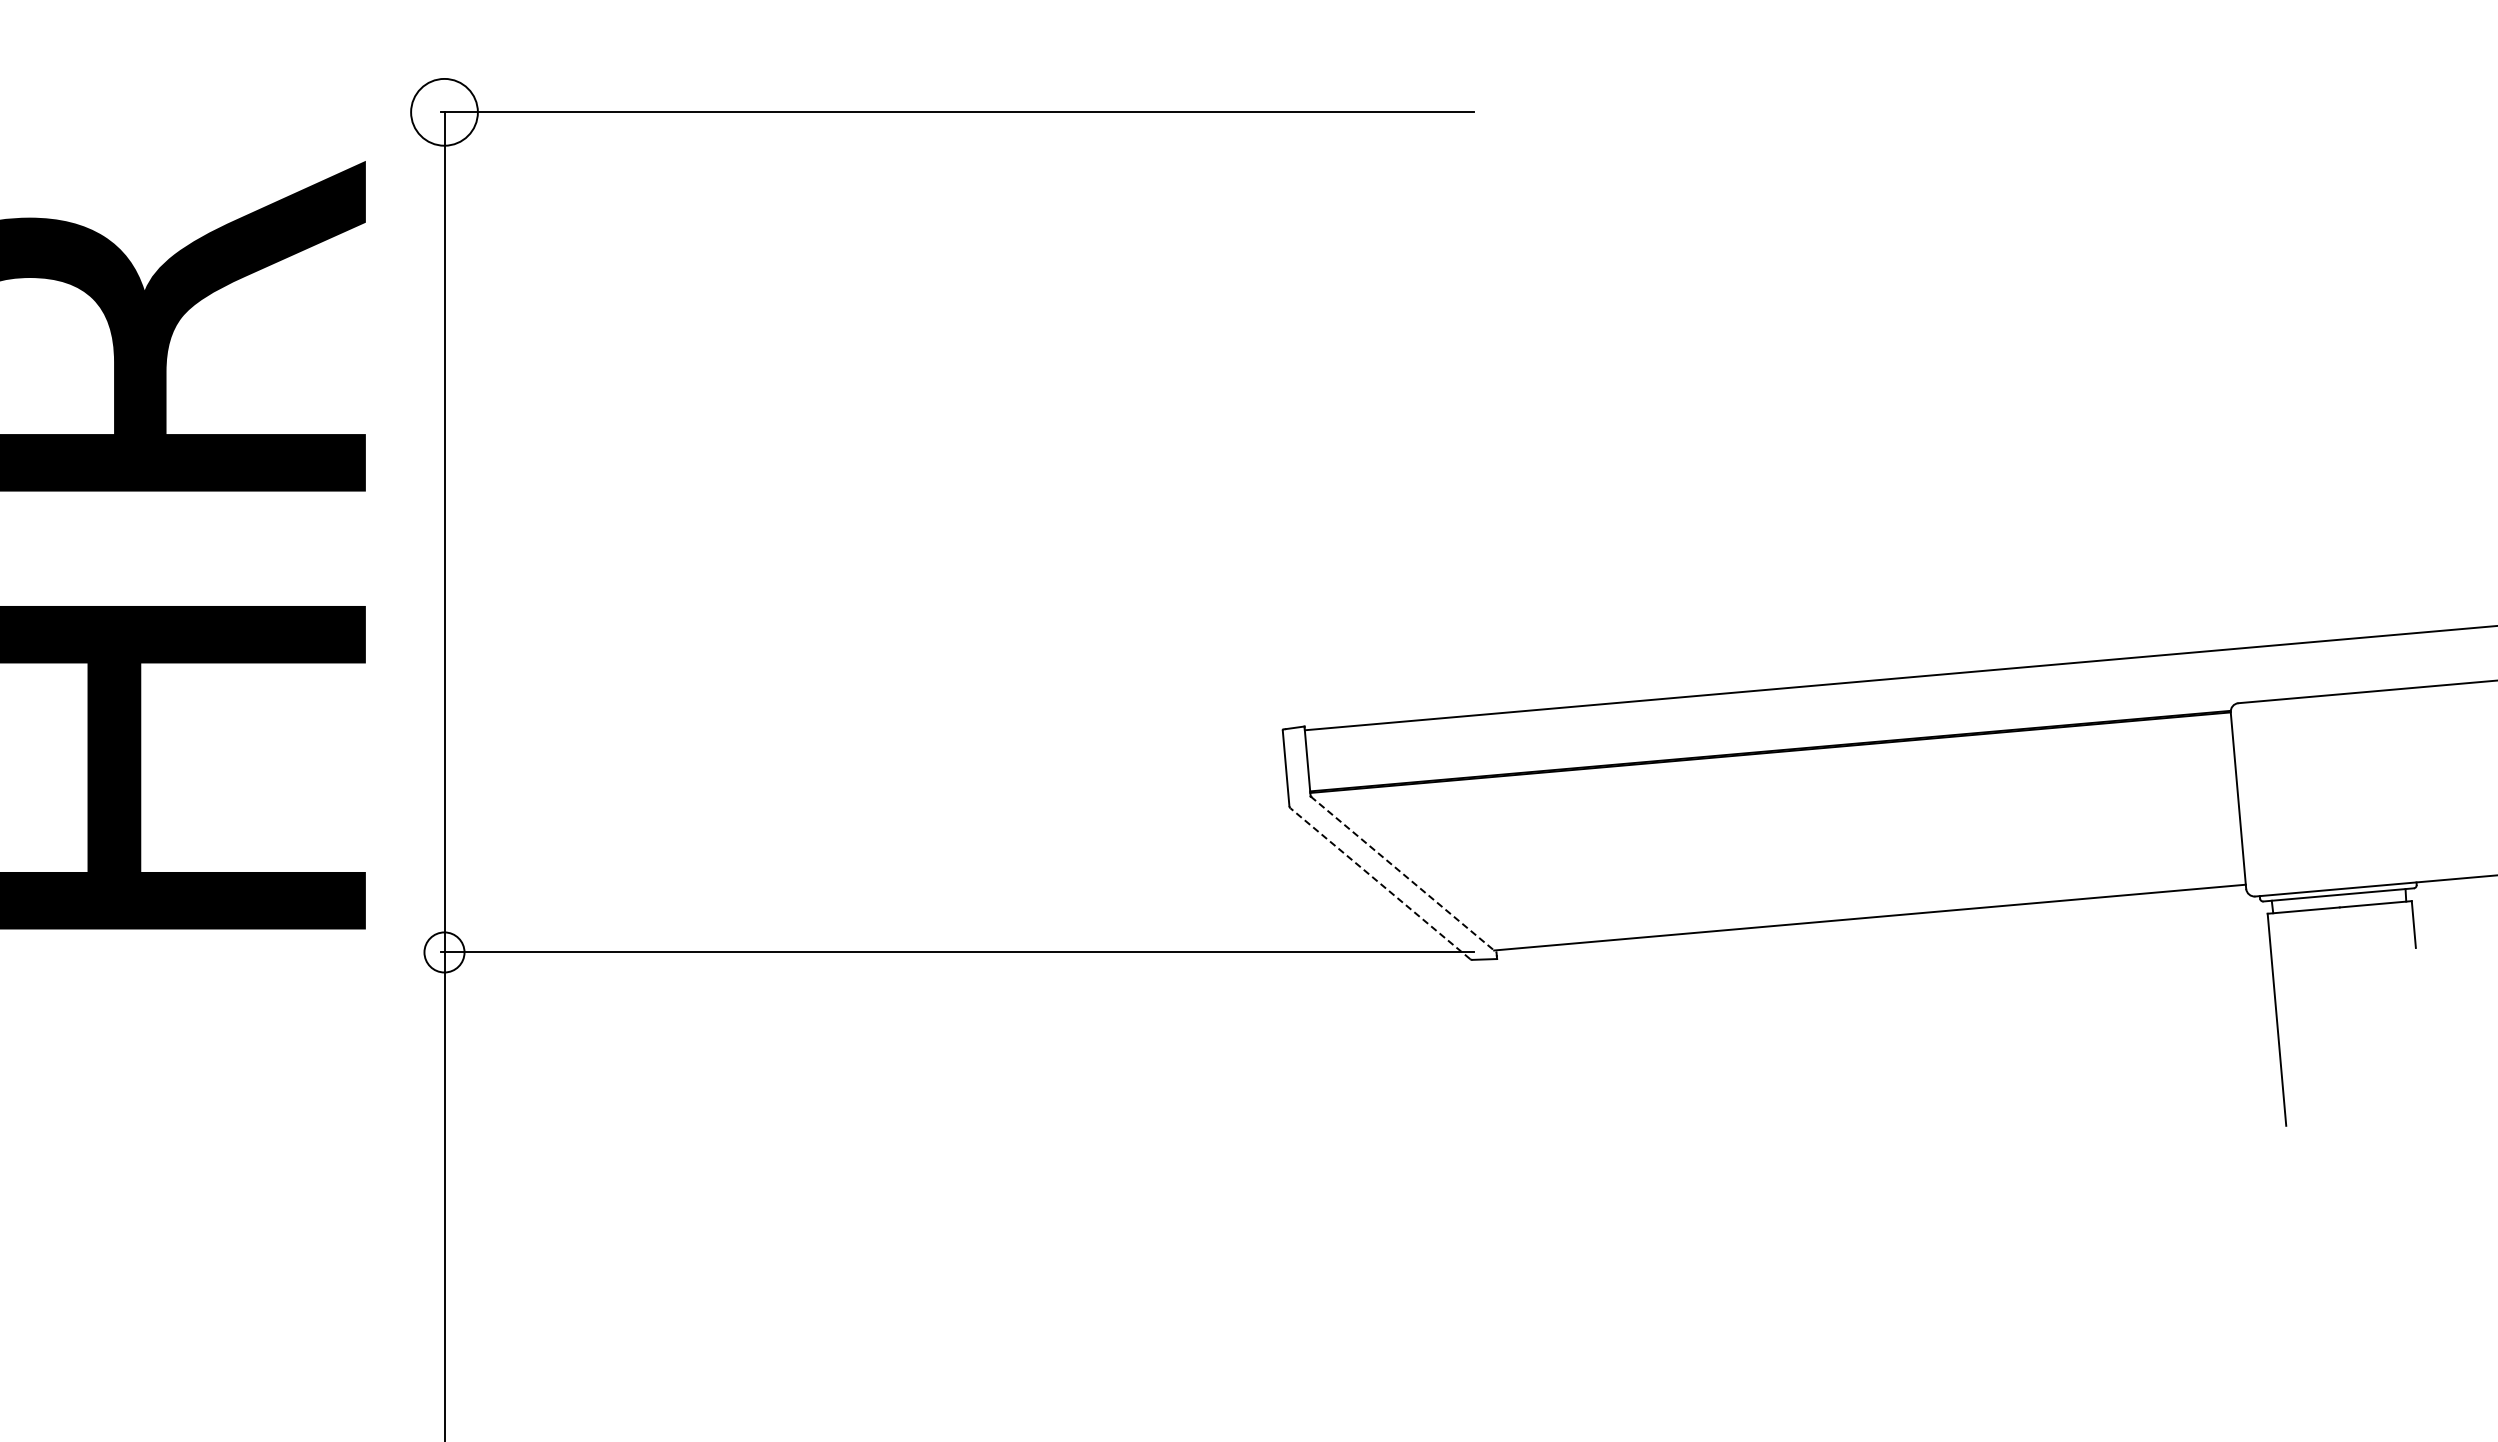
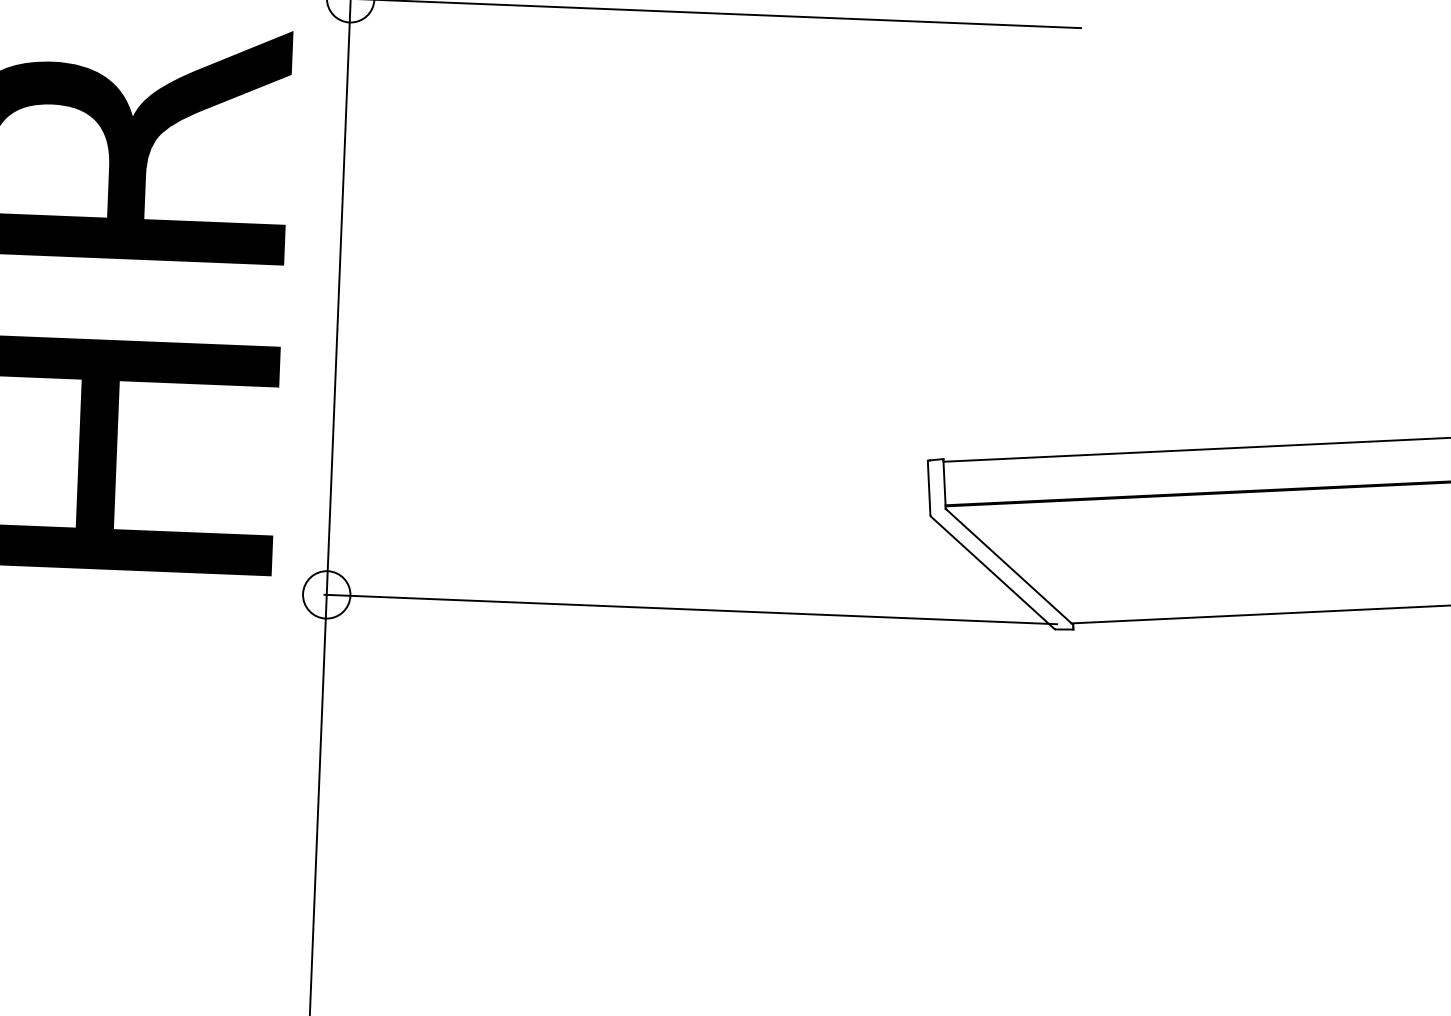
line: (1403, 874) -> (1009, 566), dashed -> solid
line: (1380, 883) -> (992, 572), dashed -> solid
circle: (444, 952) -> (326, 594), size x1.67

